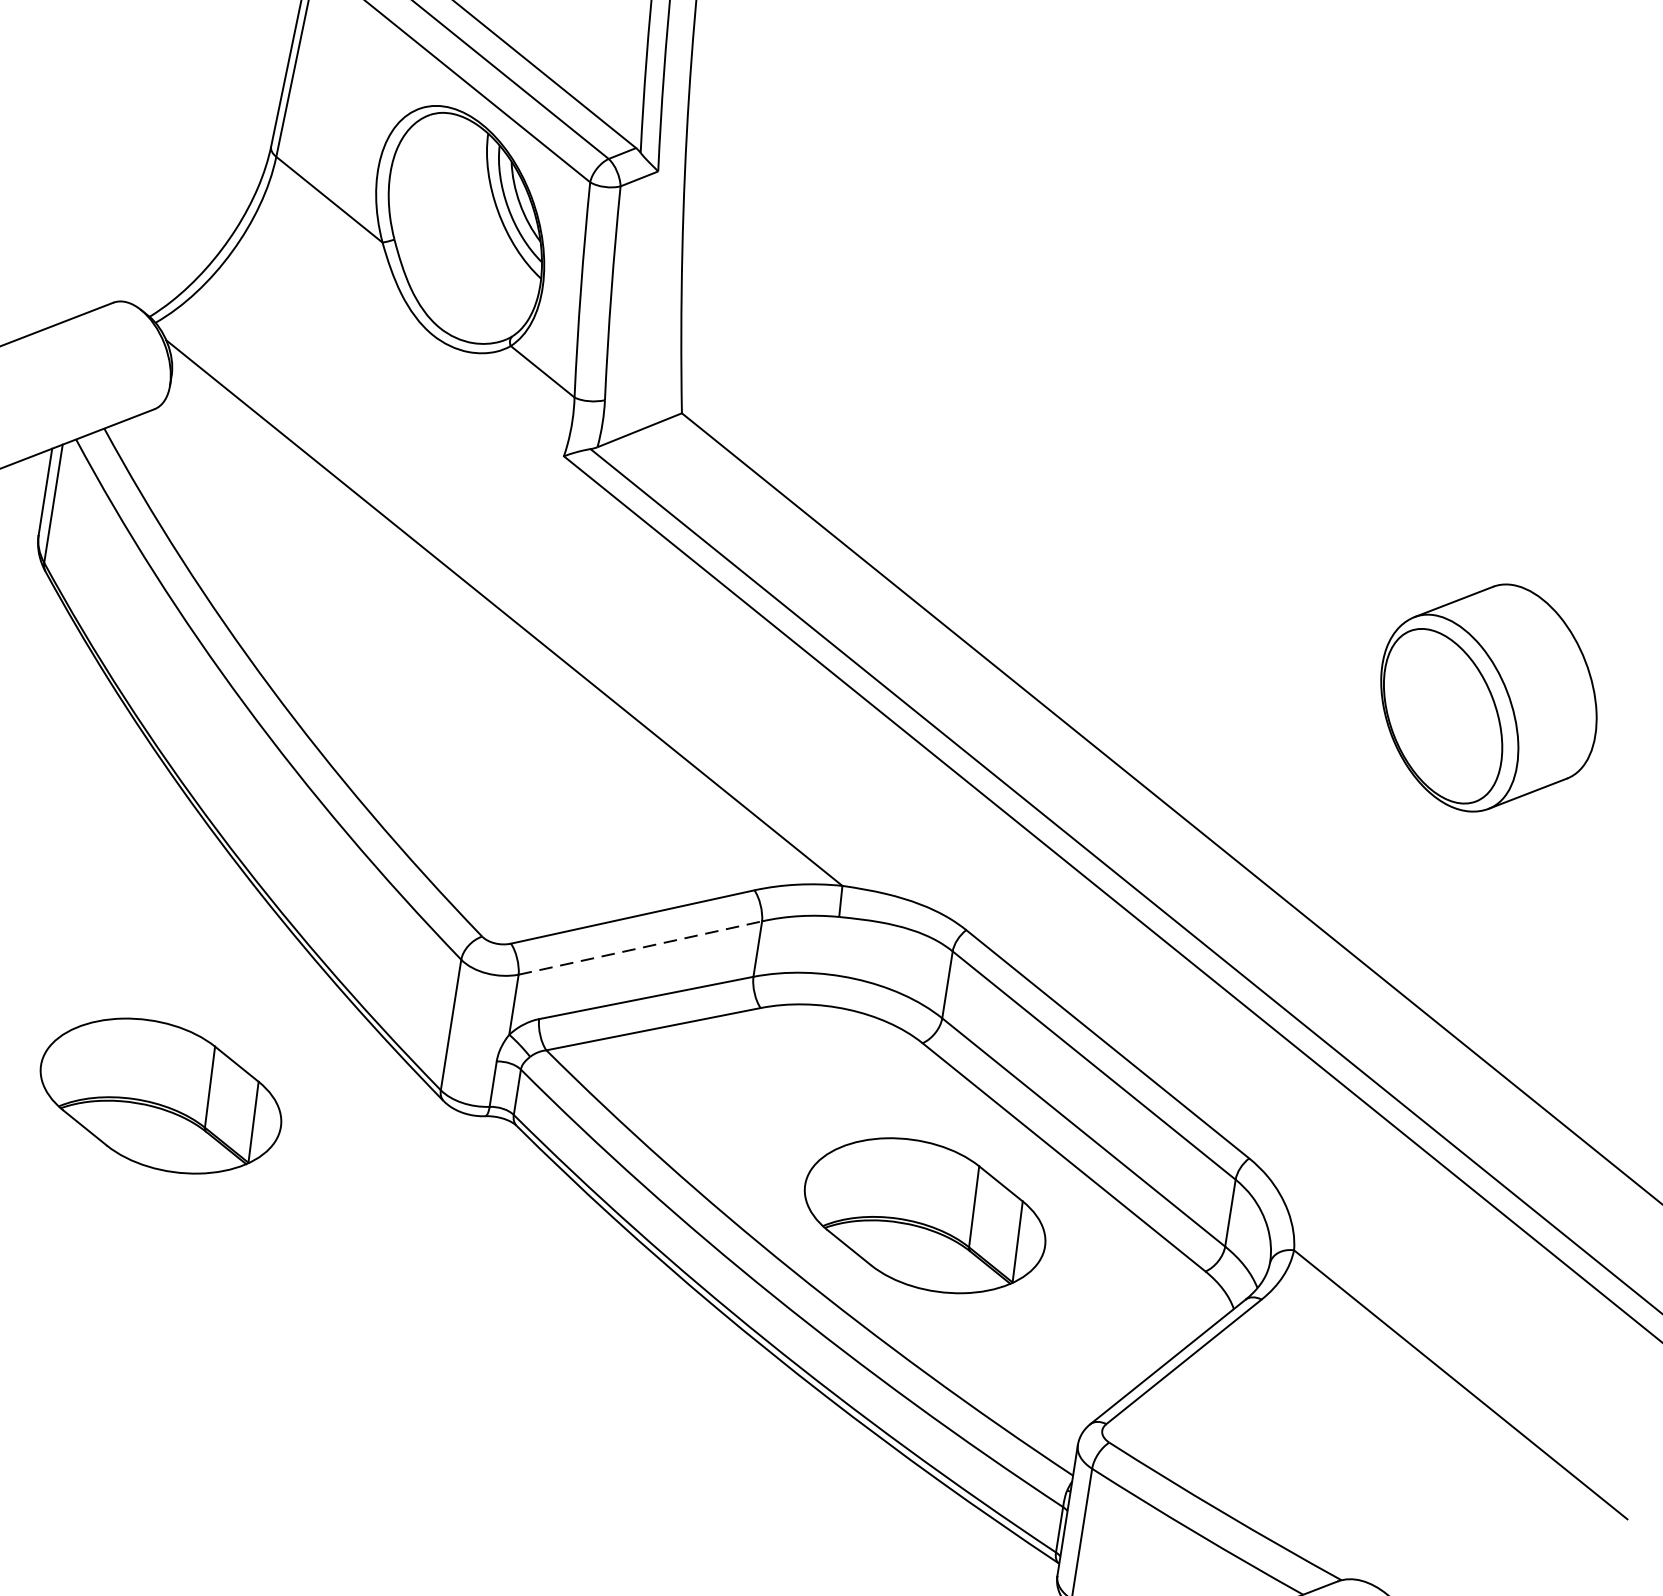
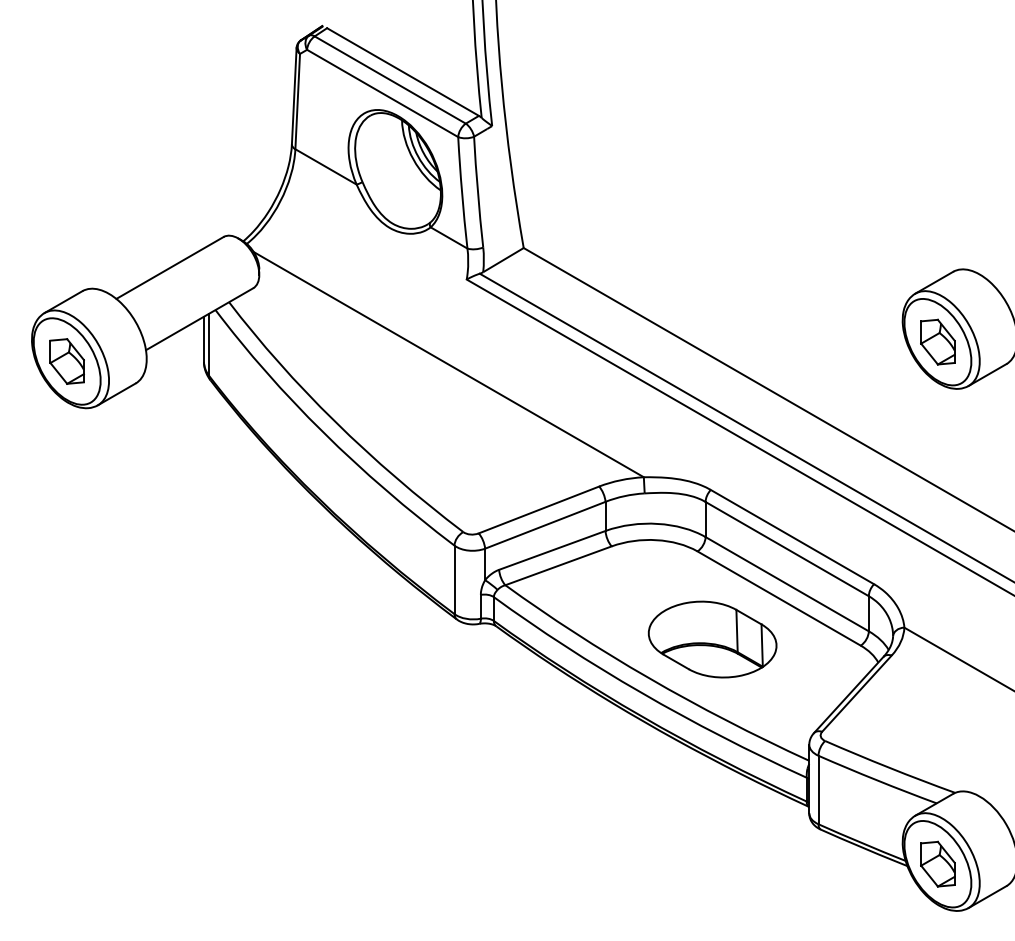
part: (1442, 714) -> (937, 341), added
line: (640, 948) -> (545, 525), dashed -> solid
part: (160, 1095) -> (311, 639), removed

